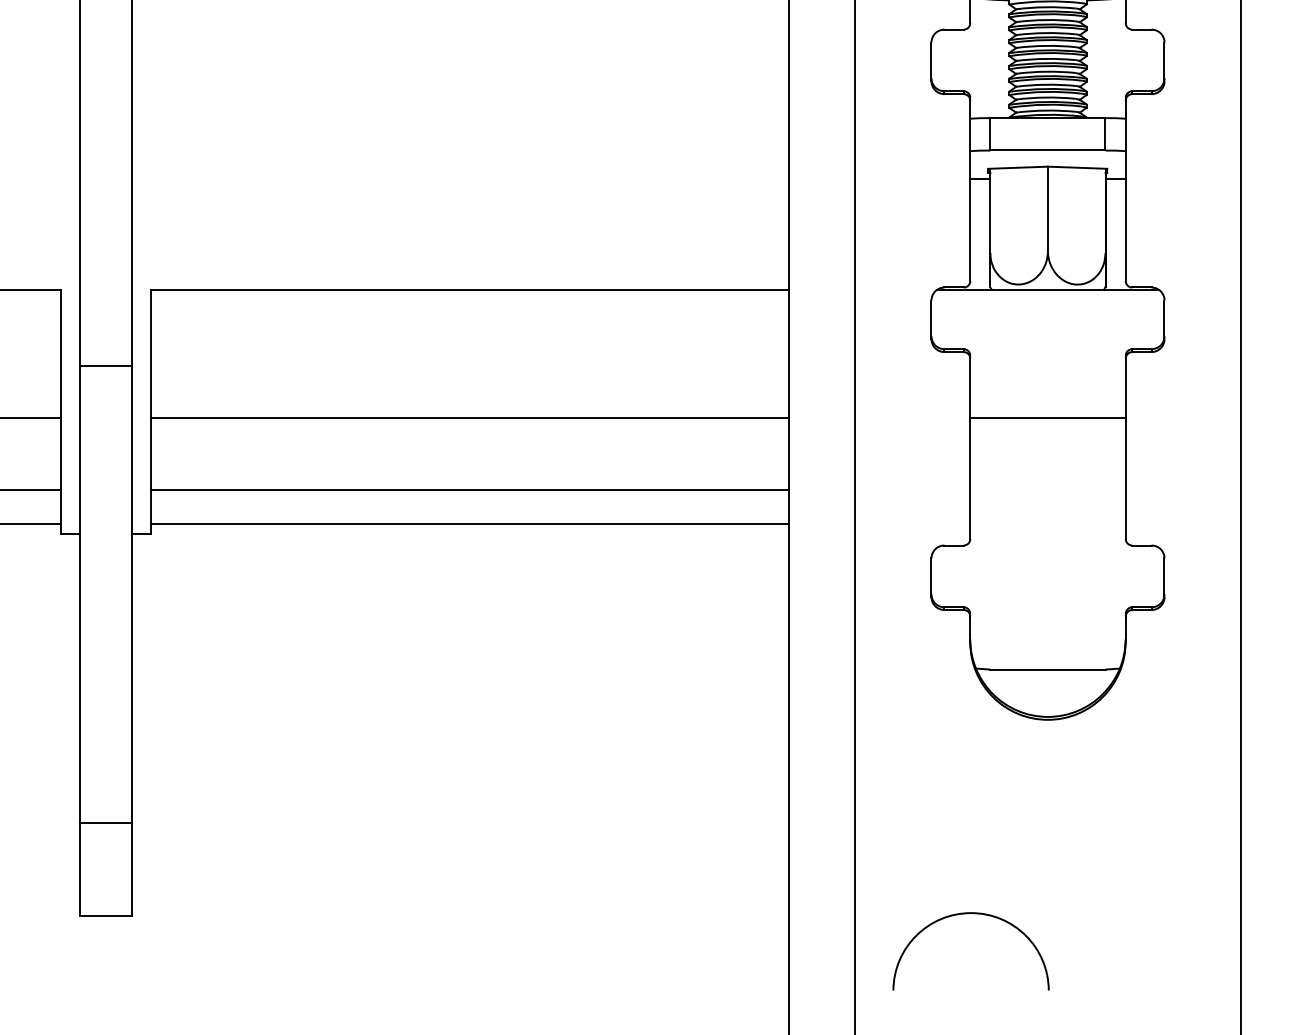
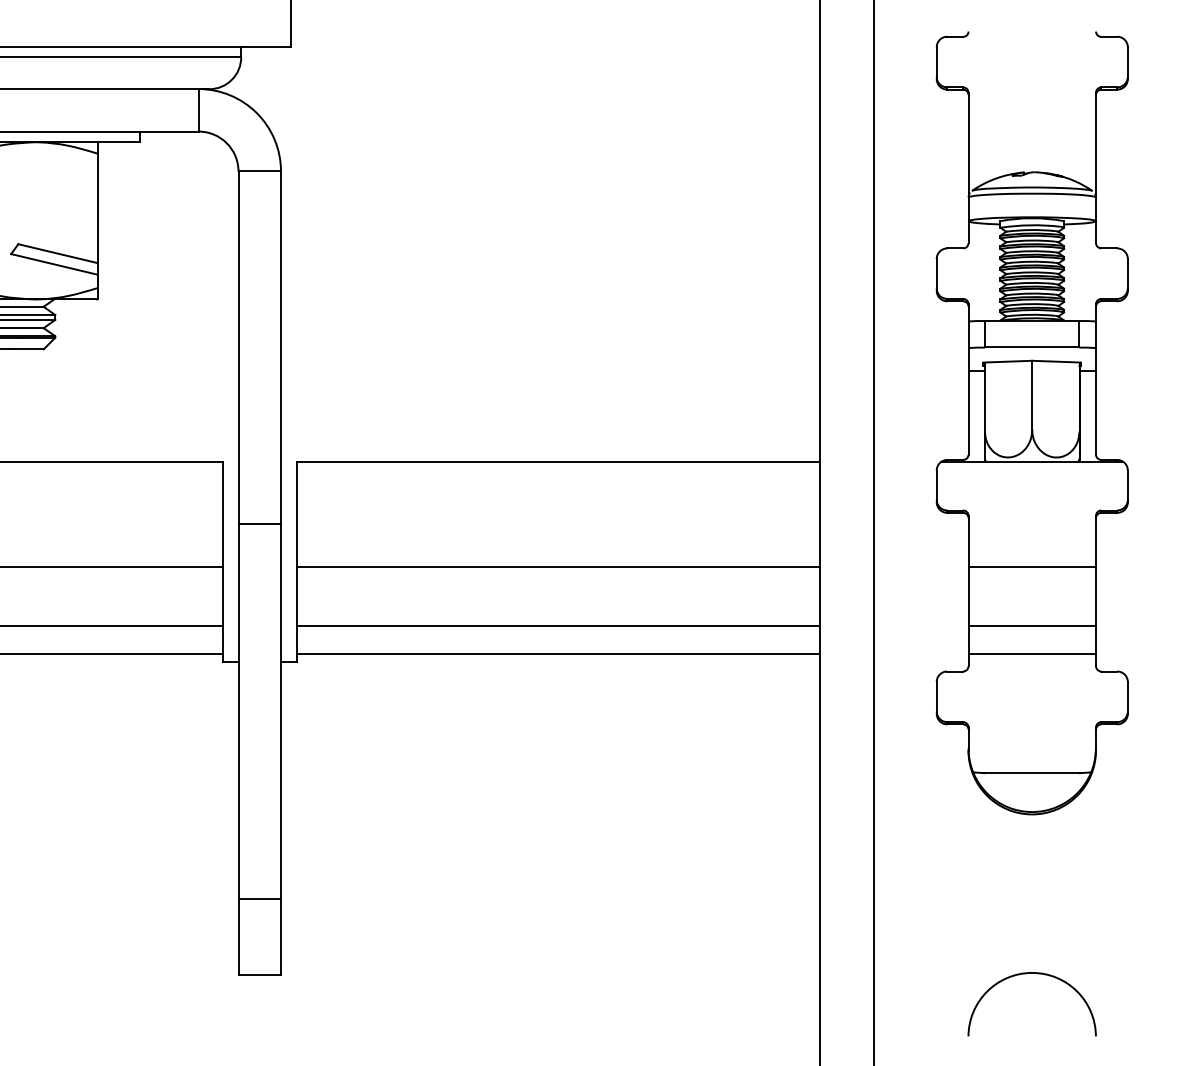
line: (1047, 490) -> (1031, 626), added
line: (1047, 523) -> (1031, 653), added
arc: (964, 915) -> (1026, 974), moved

